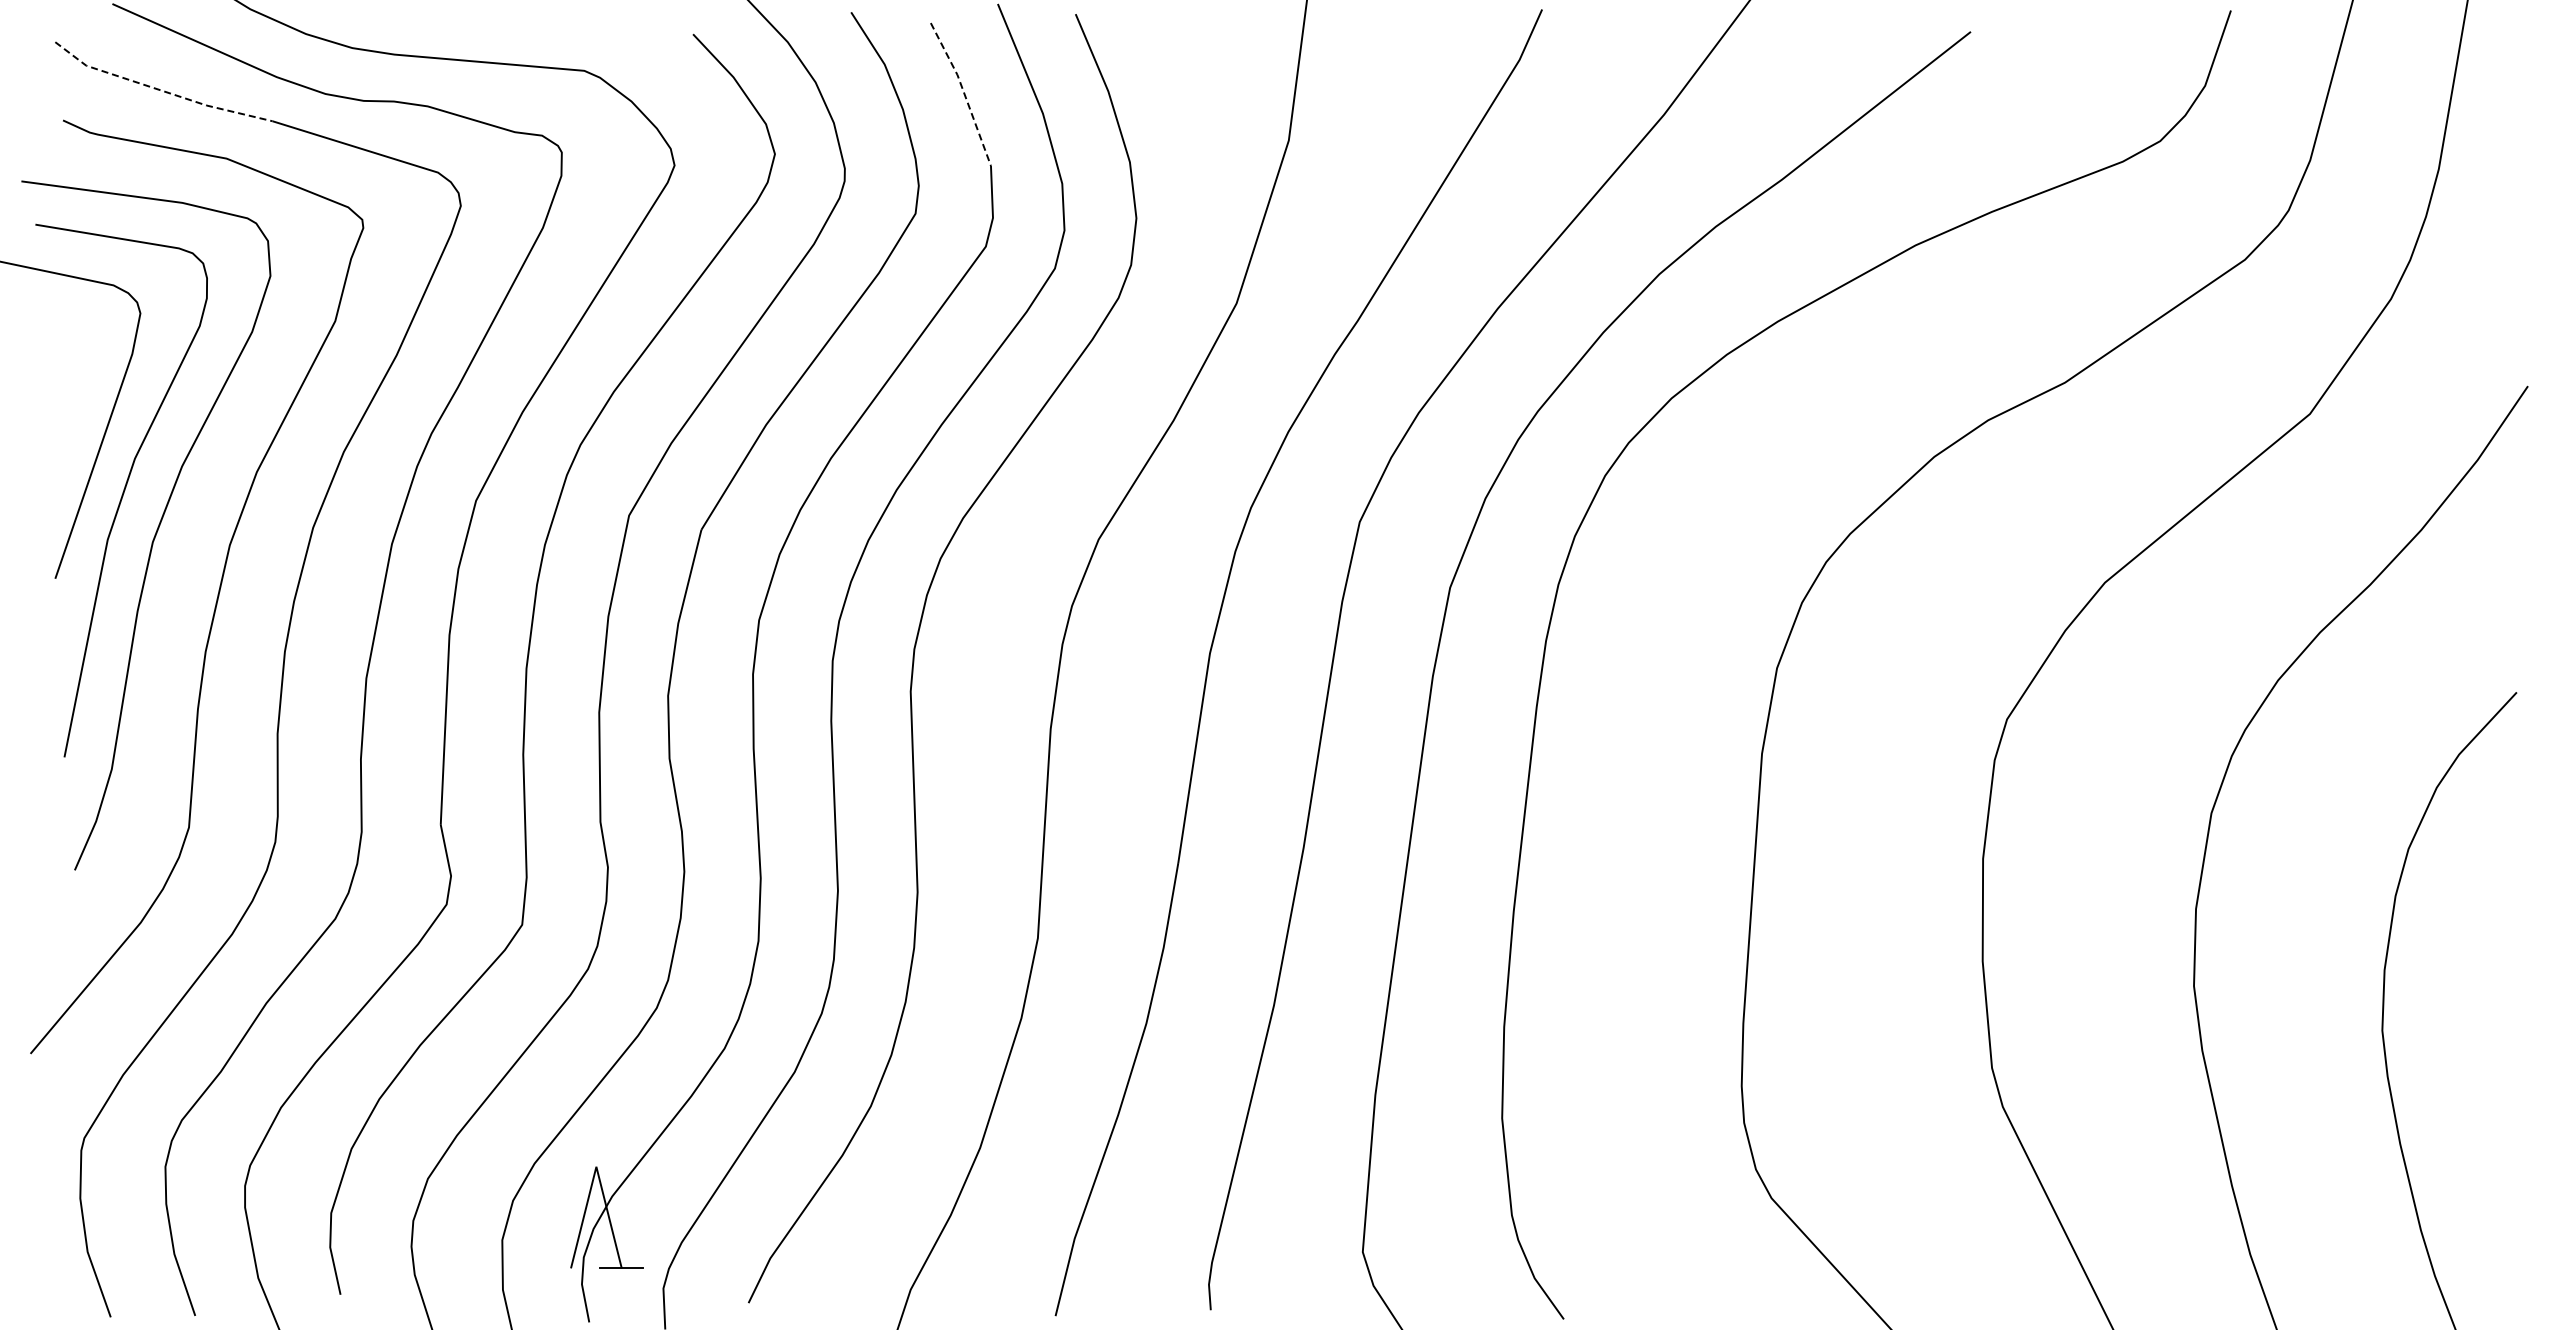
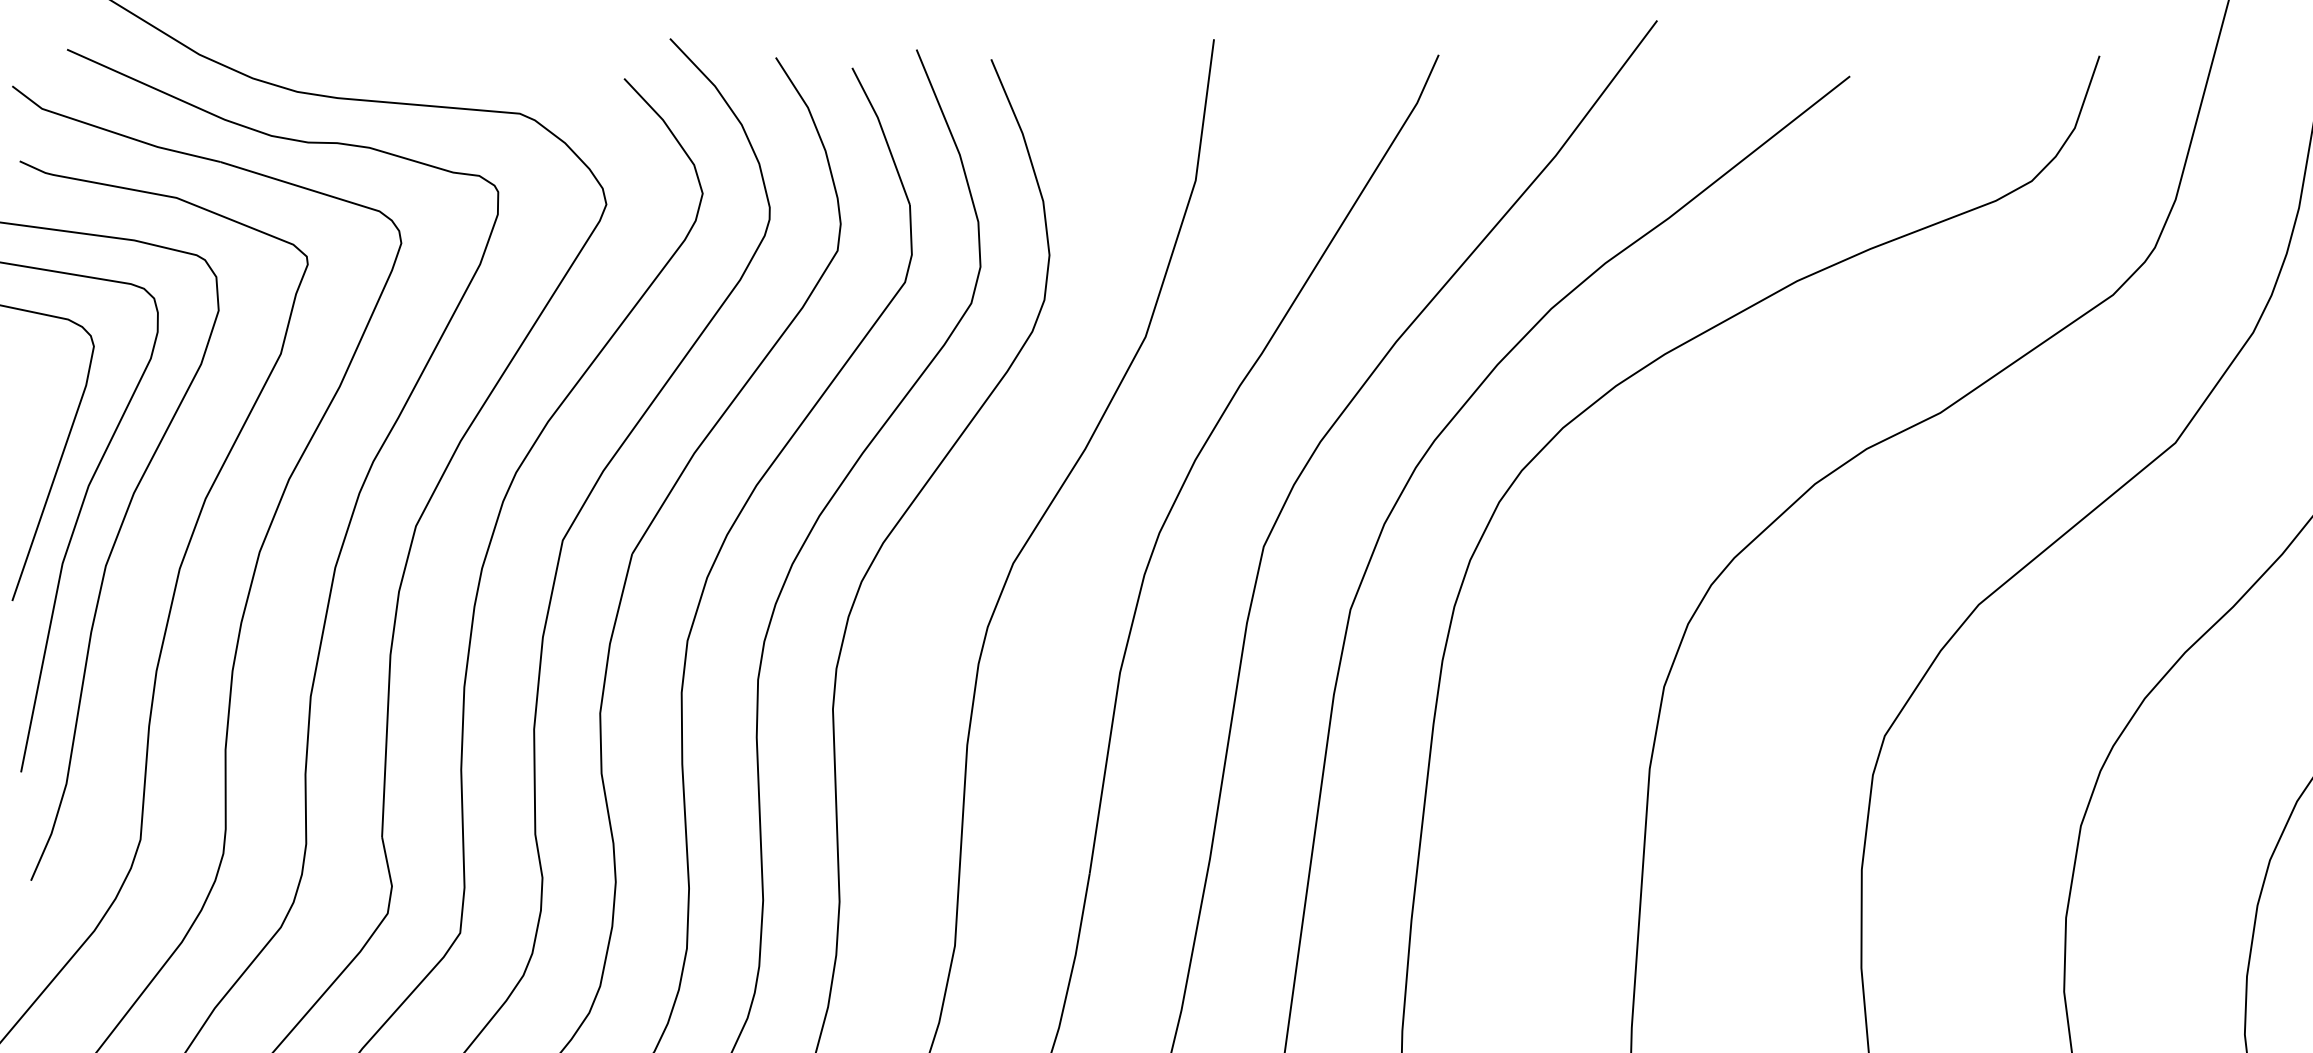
line: (160, 90) -> (113, 132), dashed -> solid
line: (963, 92) -> (883, 134), dashed -> solid

